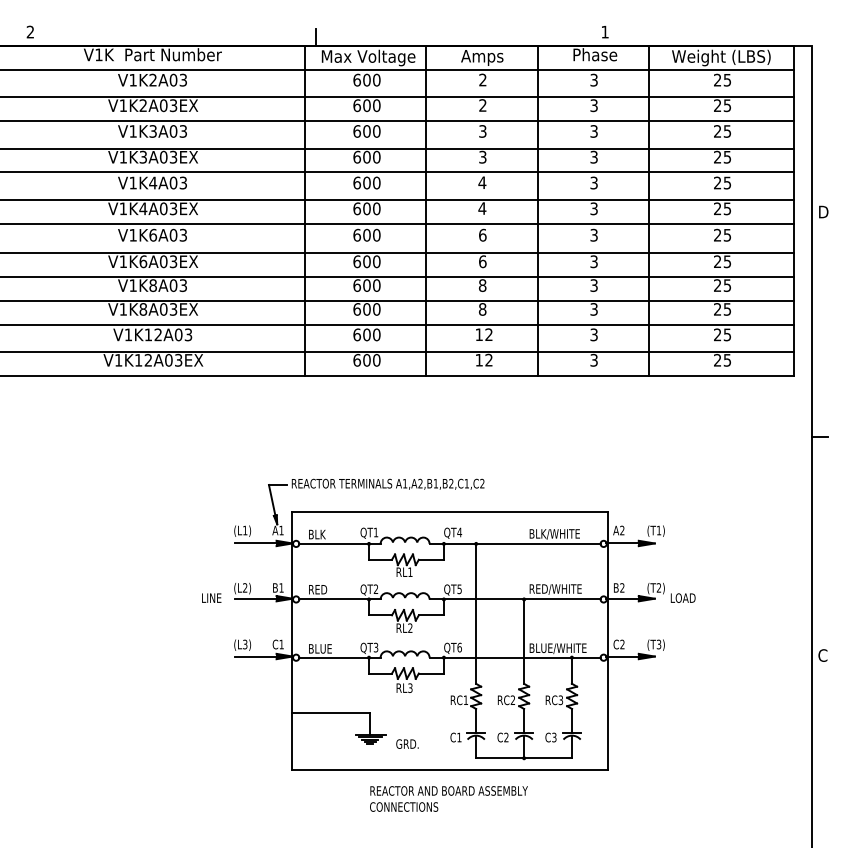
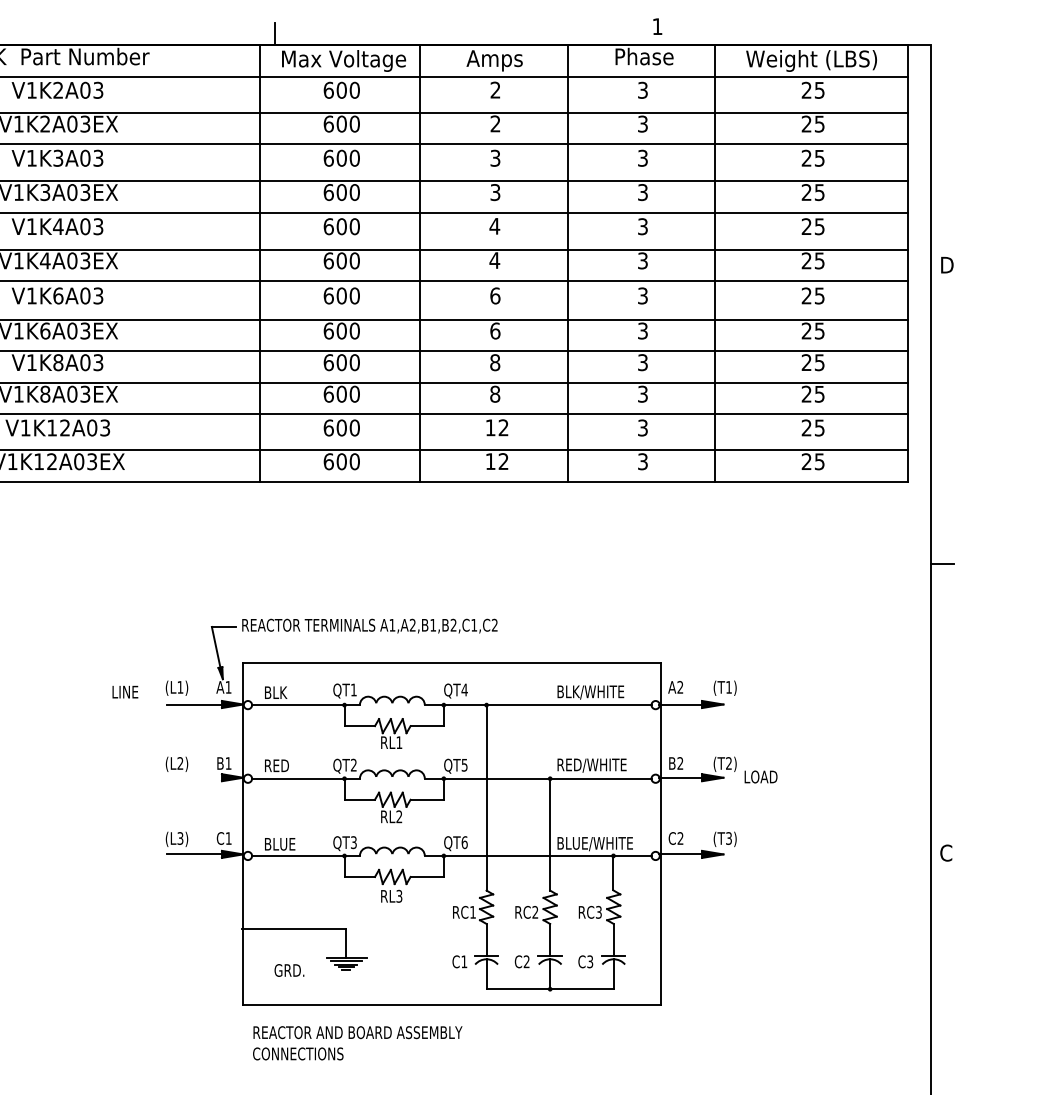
text: (211, 597) -> (125, 691), moved
line: (255, 598) -> (194, 777), removed
text: (407, 743) -> (289, 969), moved
text: (448, 798) -> (357, 1042), moved

